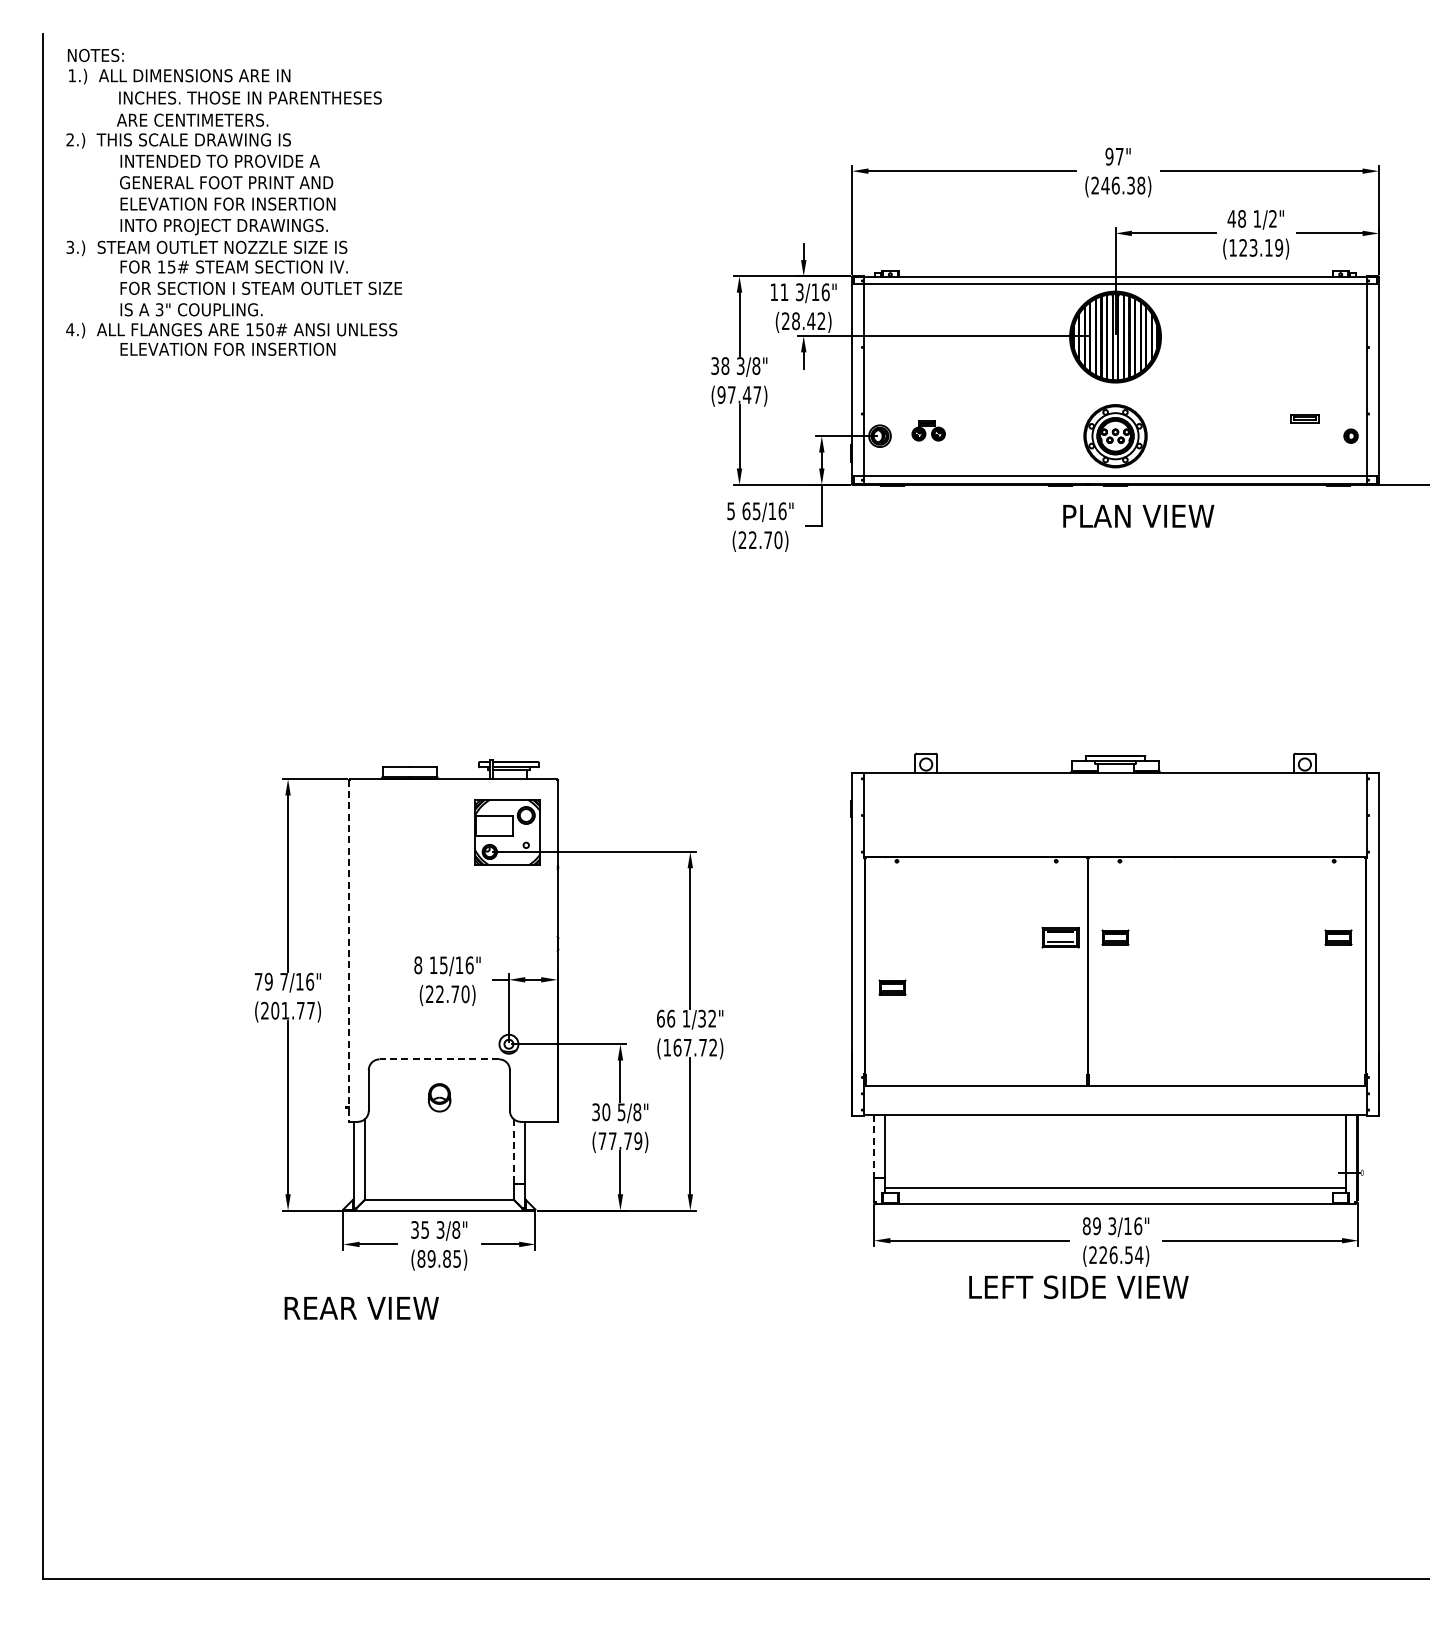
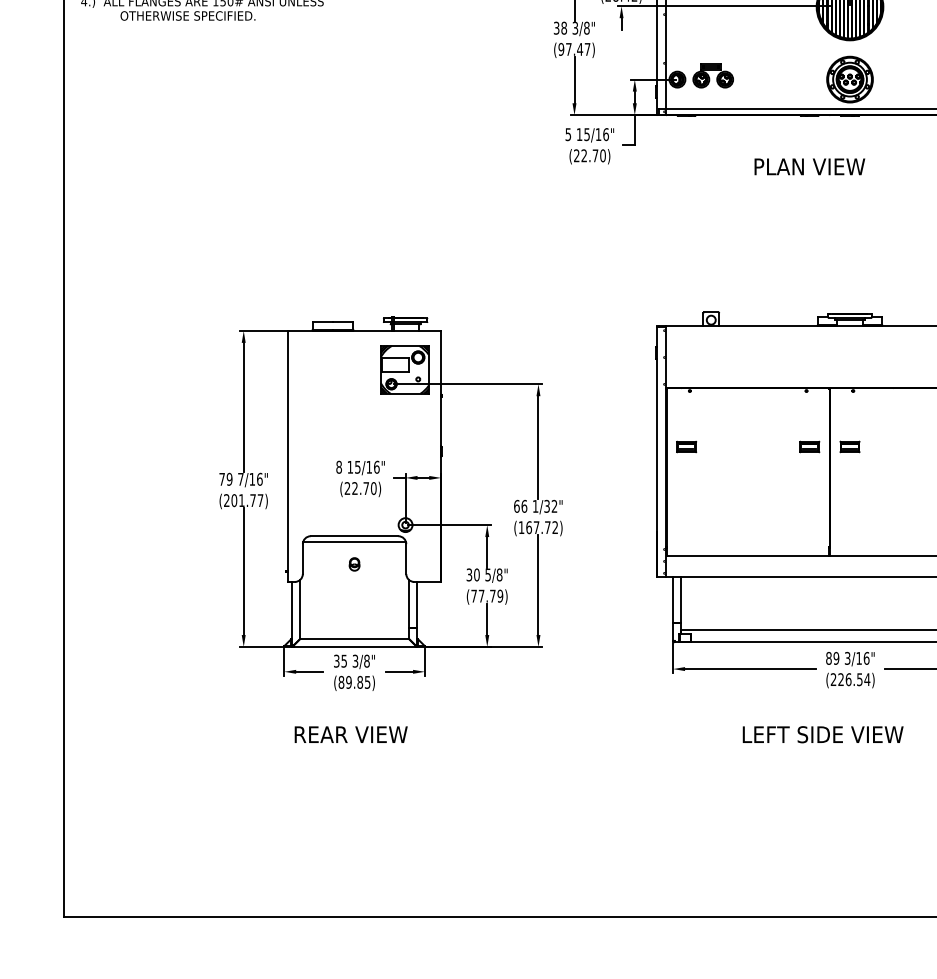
text: (227, 348) -> (199, 15), ELEVATION FOR INSERTION -> OTHERWISE SPECIFIED.
part: (928, 430) -> (712, 75), size x1.67
text: (746, 511) -> (579, 134), 65/16" -> 15/16"
text: (1138, 516) -> (809, 167), moved
part: (1060, 937) -> (809, 446), size x0.71
line: (349, 951) -> (288, 457), dashed -> solid
part: (892, 987) -> (686, 446), moved
line: (439, 1059) -> (354, 536), dashed -> solid
line: (439, 1067) -> (354, 542), added
part: (438, 1097) -> (353, 564), size x0.62
line: (874, 1146) -> (673, 600), dashed -> solid
line: (513, 1152) -> (408, 604), dashed -> solid
text: (1078, 1286) -> (822, 734), moved
text: (361, 1308) -> (351, 734), moved

